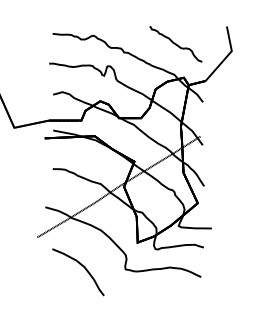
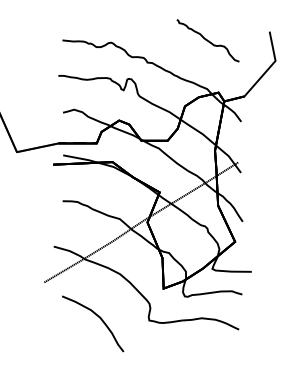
part: (175, 44) -> (207, 40), moved

